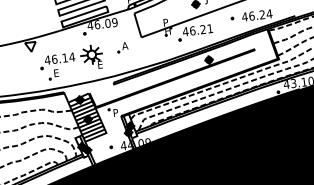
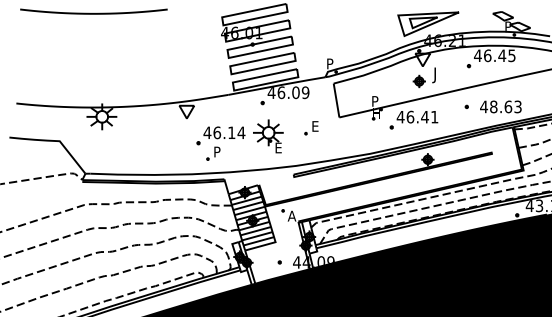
text: (261, 14) -> (506, 106), 46.24 -> 48.63
text: (202, 29) -> (424, 116), 46.21 -> 46.41
text: (125, 46) -> (315, 126), A -> E
text: (56, 72) -> (217, 151), E -> P
text: (115, 112) -> (291, 215), P -> A

